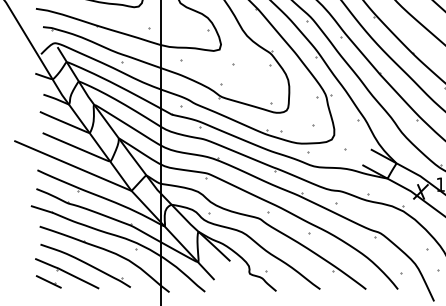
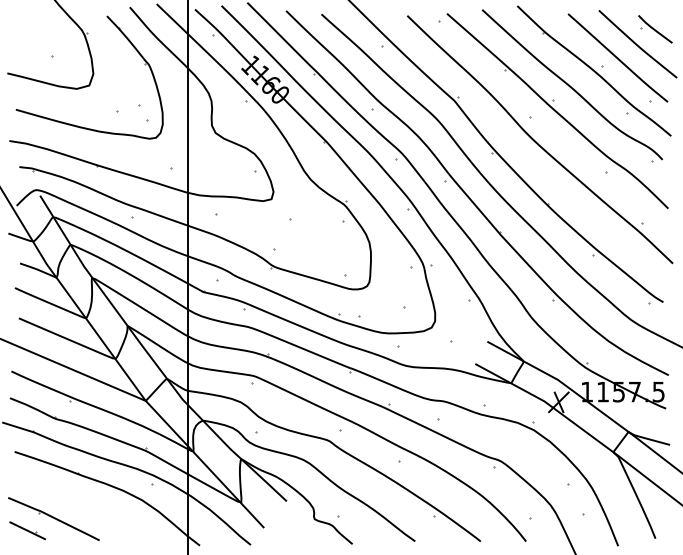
part: (85, 265) -> (79, 507), removed

